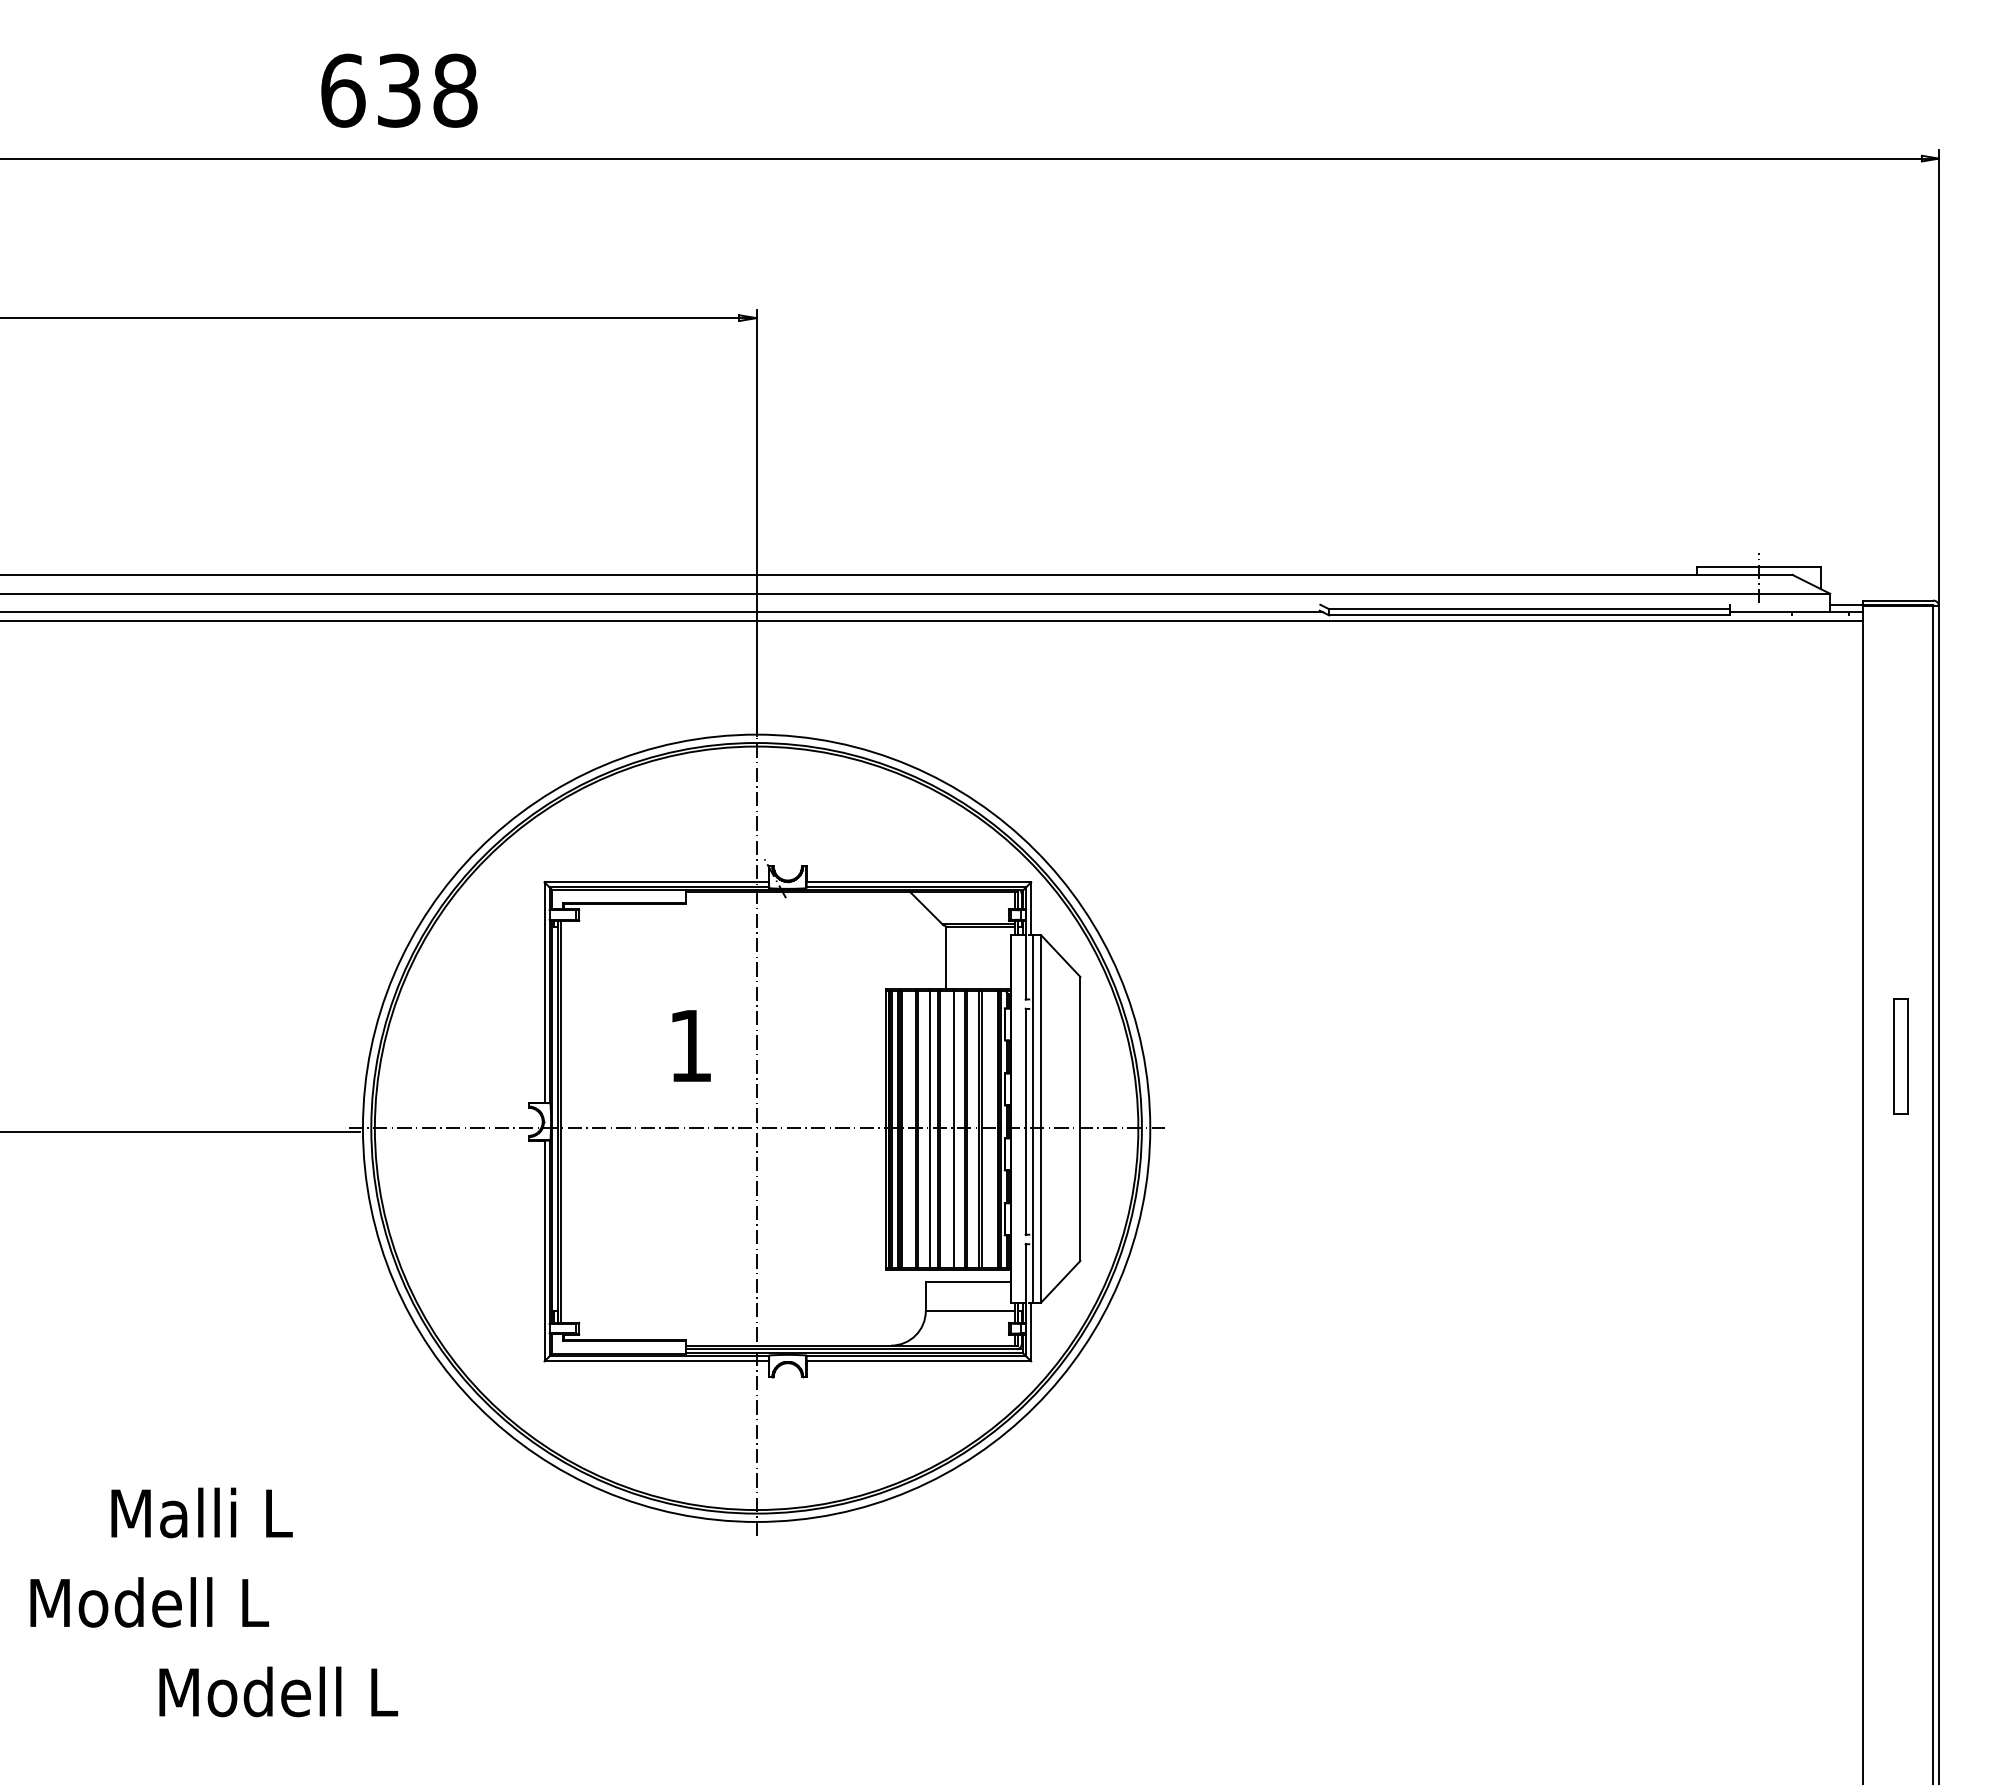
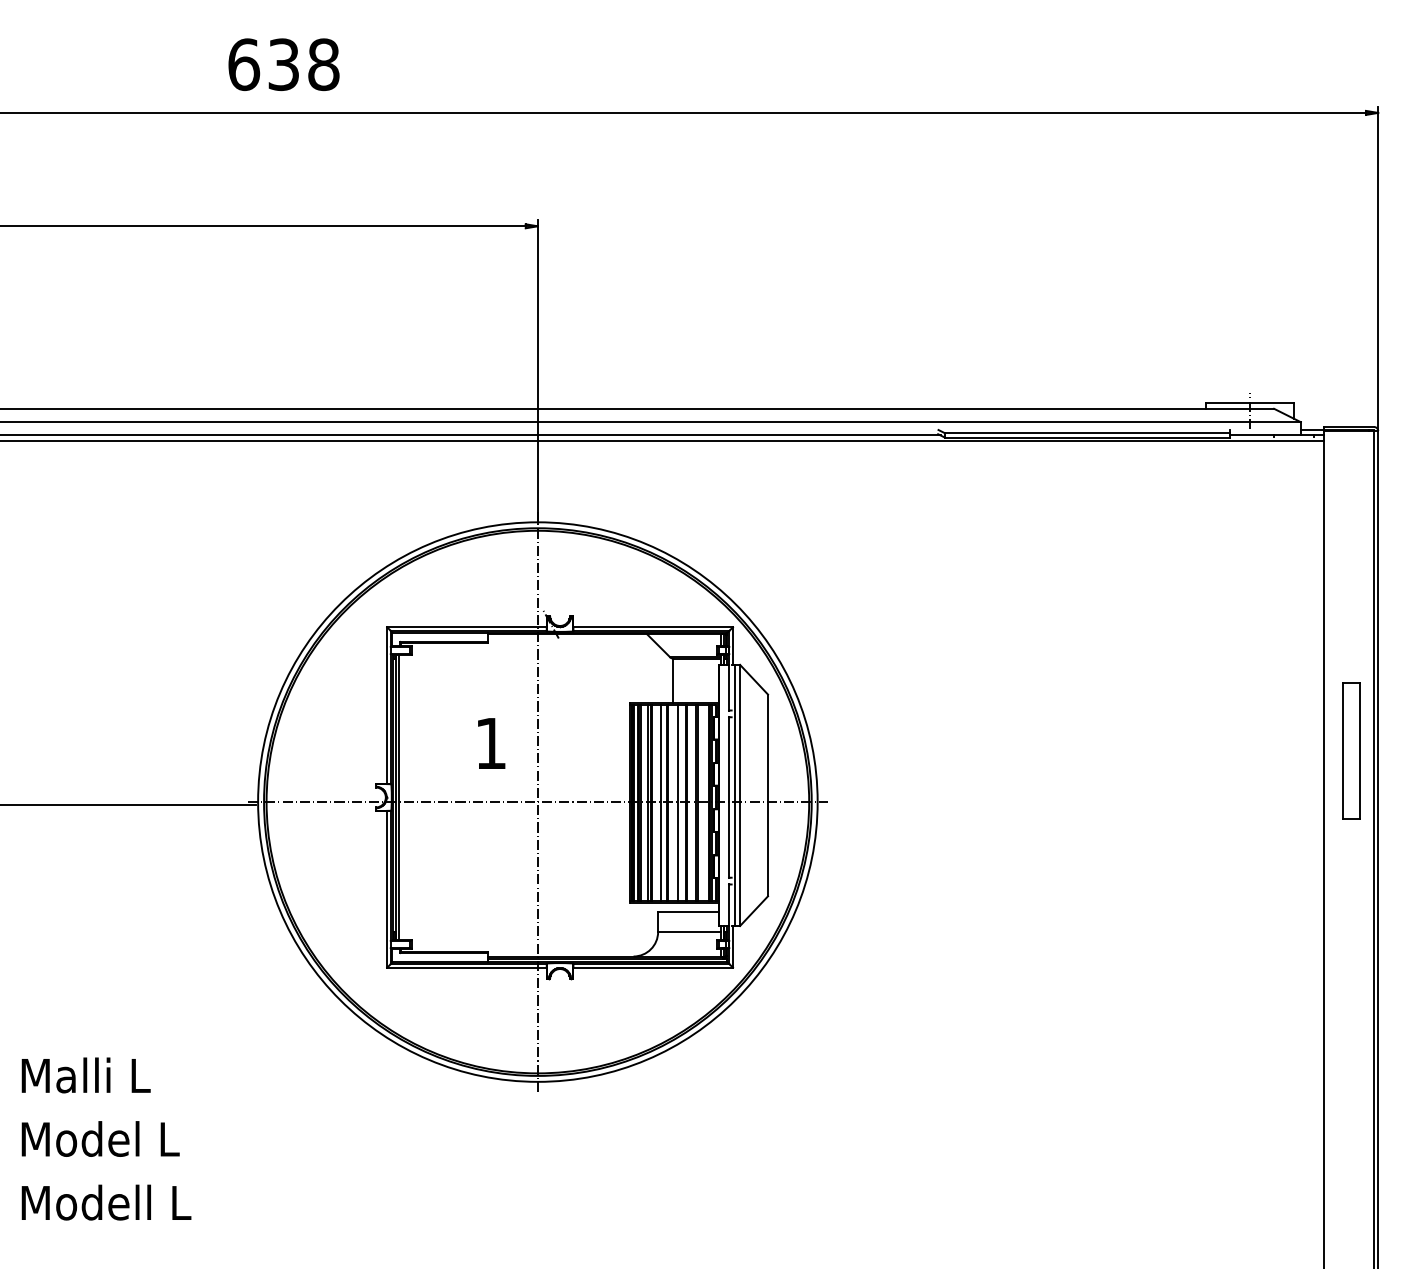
part: (1900, 1056) -> (1350, 751), size x1.67
line: (911, 1129) -> (647, 802), added
text: (201, 1512) -> (85, 1075), moved
text: (238, 1601) -> (169, 1138), Modell L -> Model L
text: (278, 1691) -> (106, 1202), moved

